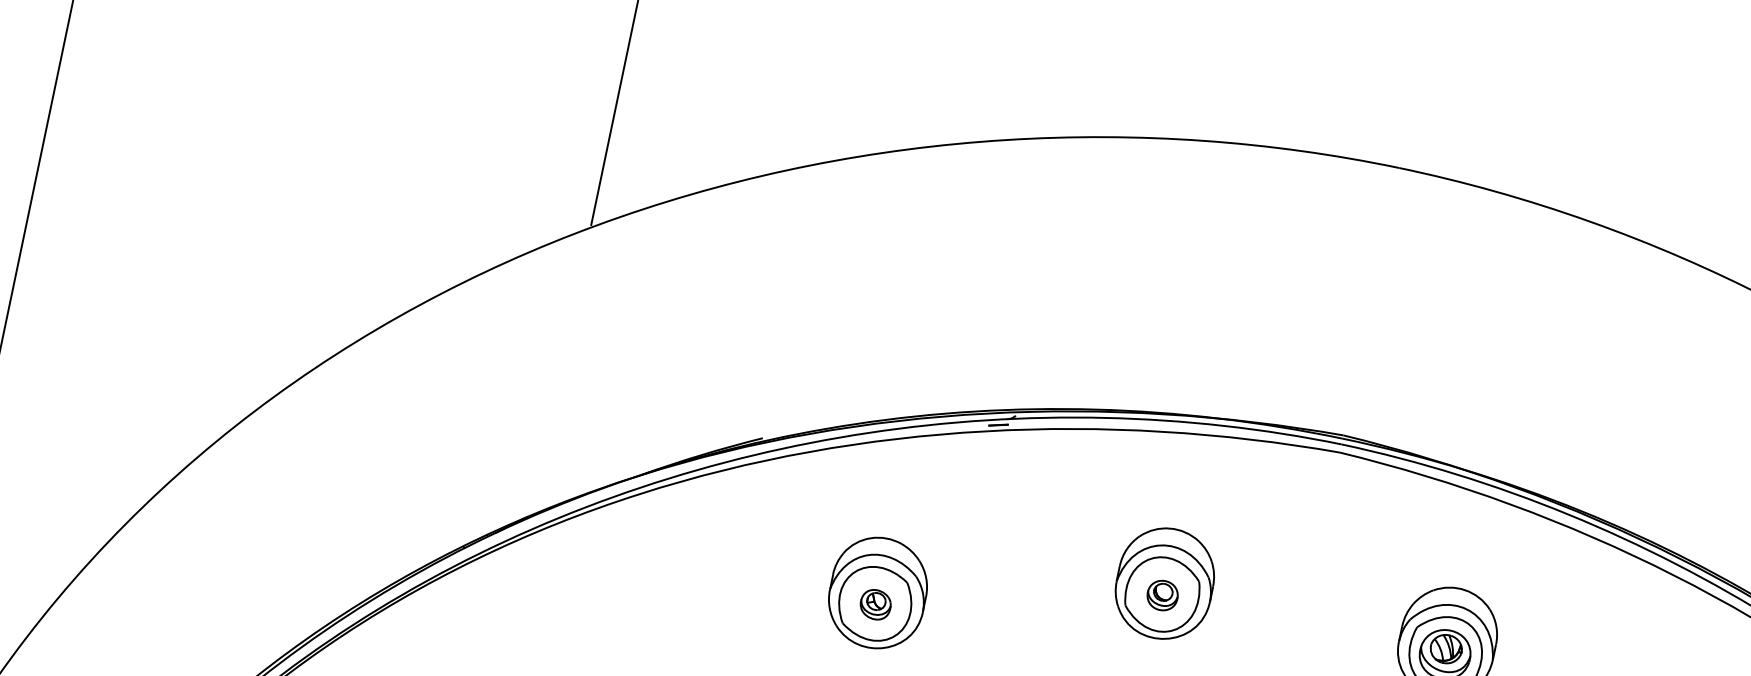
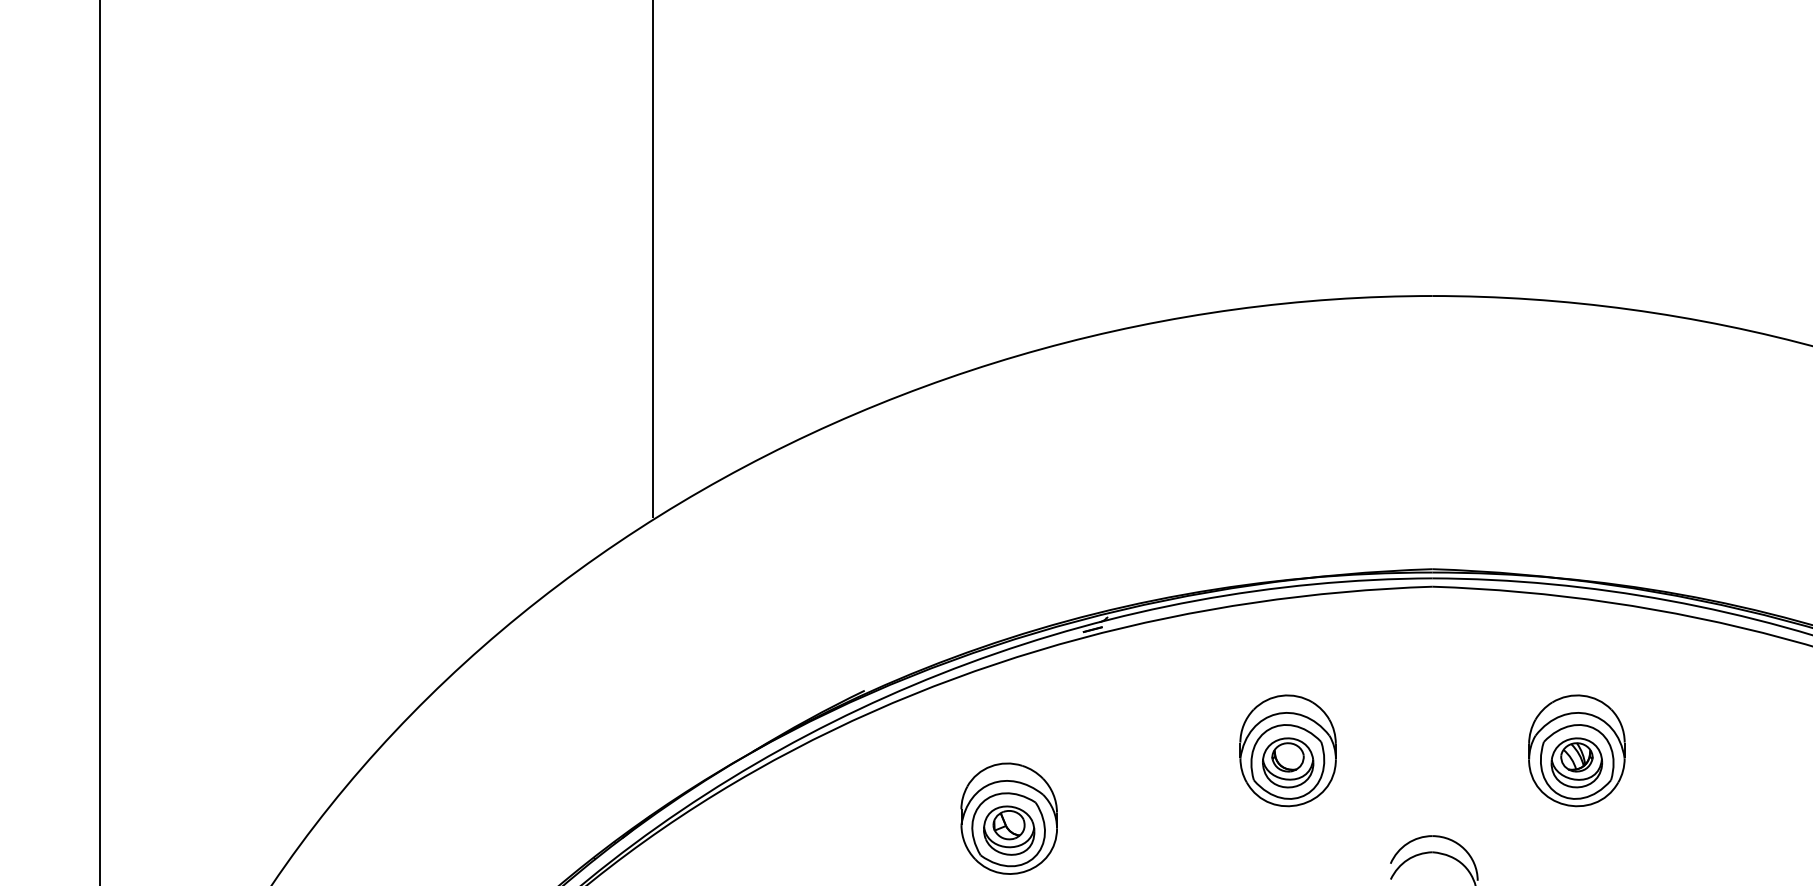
part: (1162, 595) -> (1288, 762), size x1.67
part: (875, 604) -> (1009, 830), size x1.67

